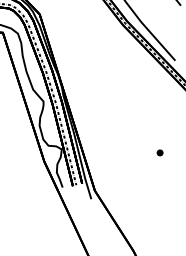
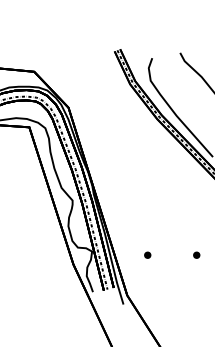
part: (113, 152) -> (147, 254), added

